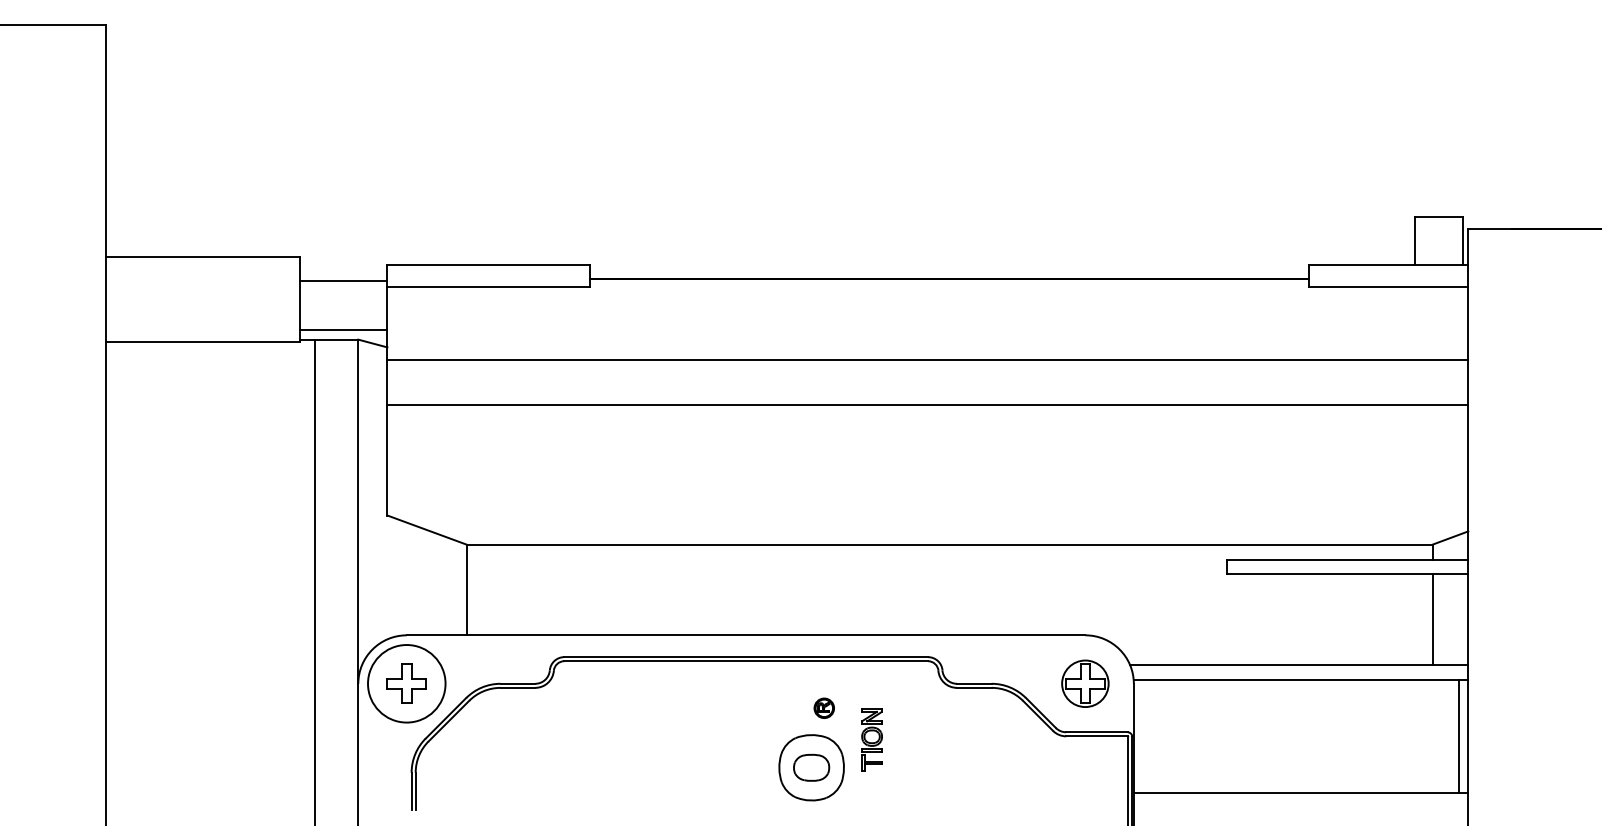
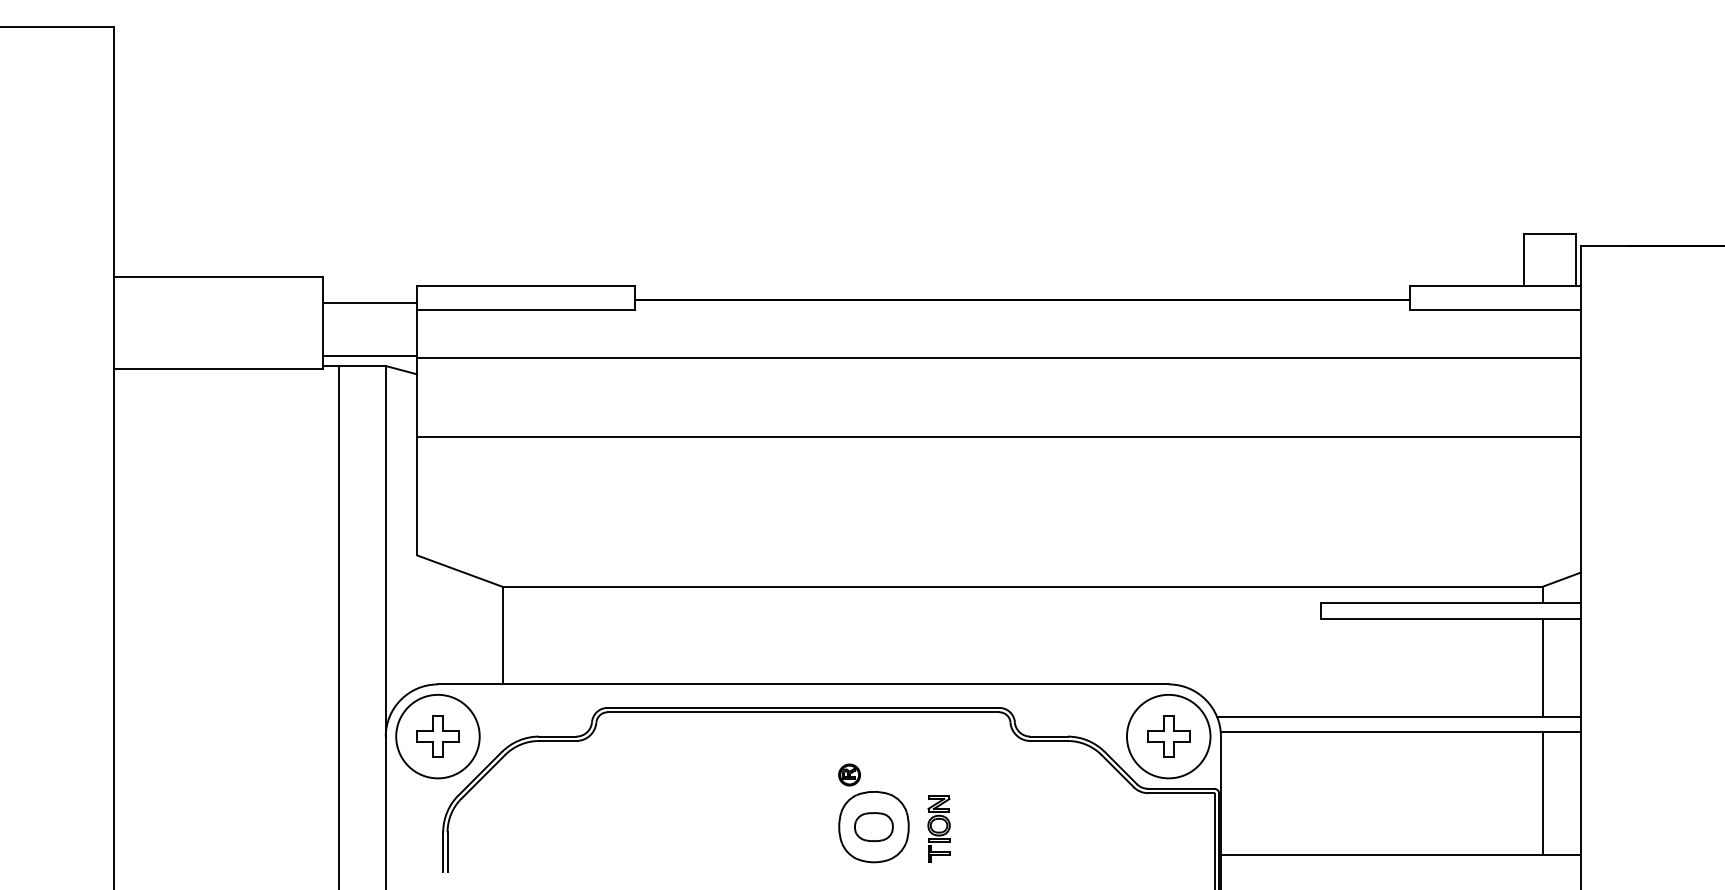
line: (928, 360) -> (999, 358), moved
circle: (1085, 683) -> (1168, 736), size x1.67
part: (824, 707) -> (849, 774), moved
line: (1459, 736) -> (1542, 793), moved
part: (871, 739) -> (938, 828), moved

